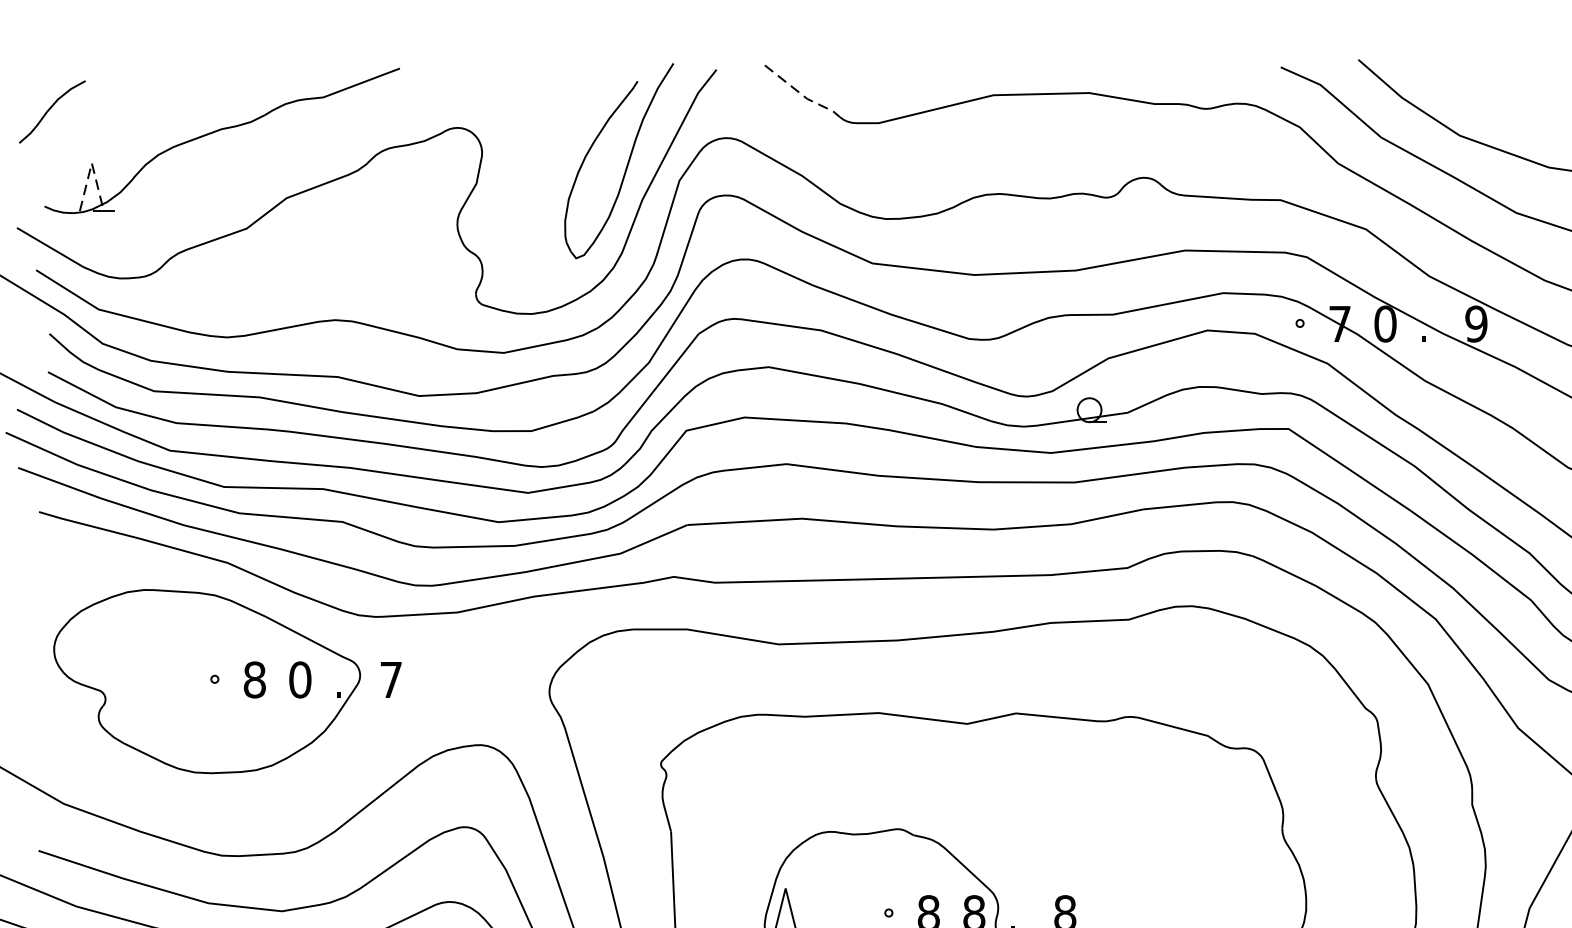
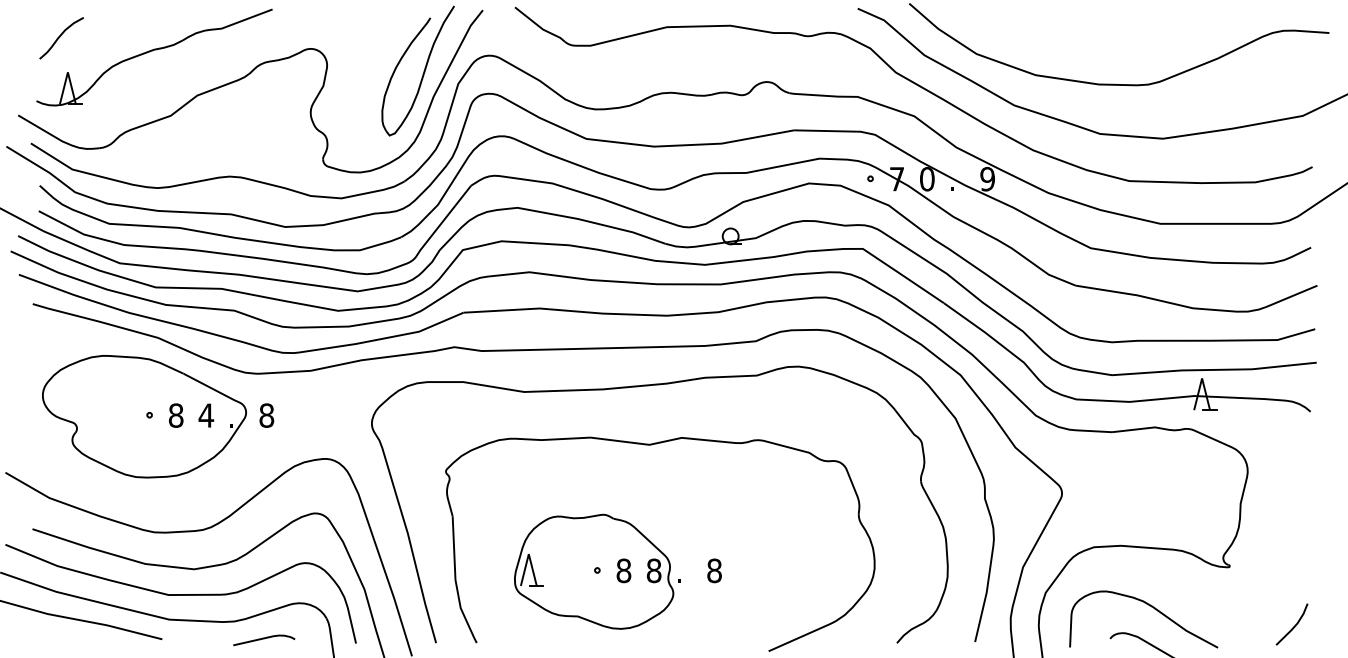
line: (803, 95) -> (540, 27), dashed -> solid
curve: (50, 110) -> (60, 37), moved
line: (91, 163) -> (67, 72), dashed -> solid
text: (300, 679) -> (206, 415), 0 -> 4
text: (390, 679) -> (266, 415), 7 -> 8

